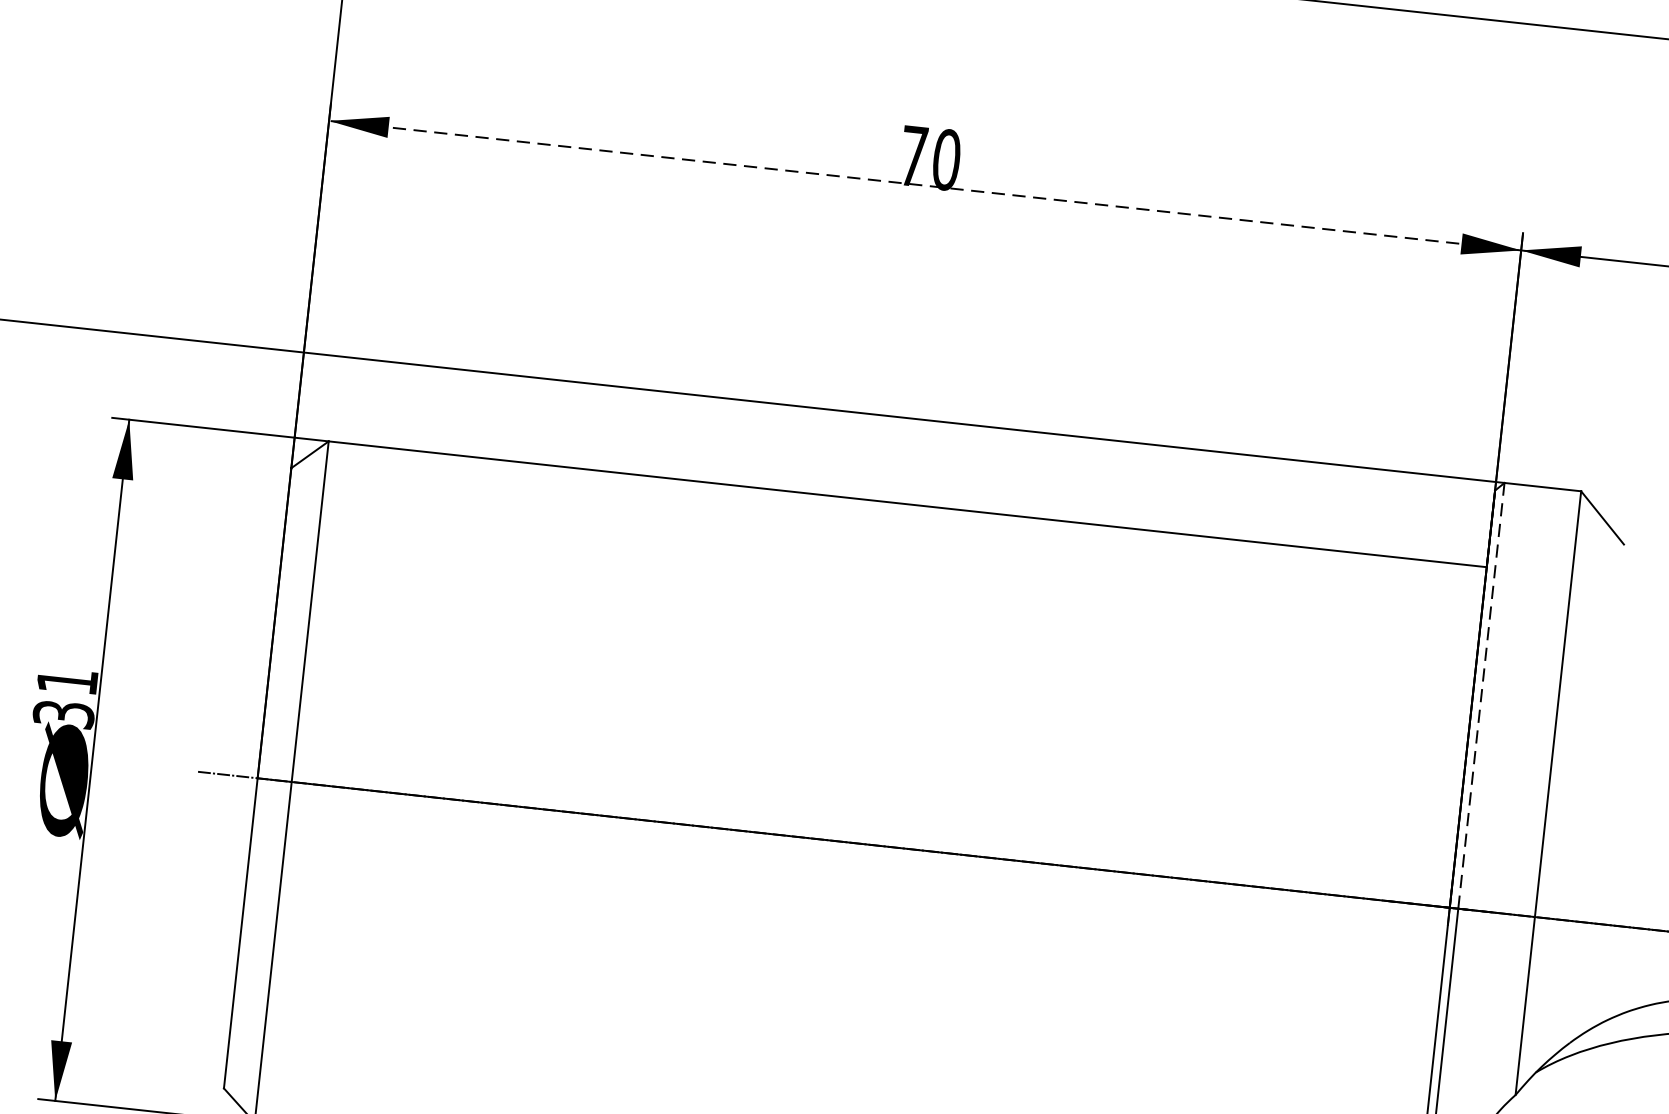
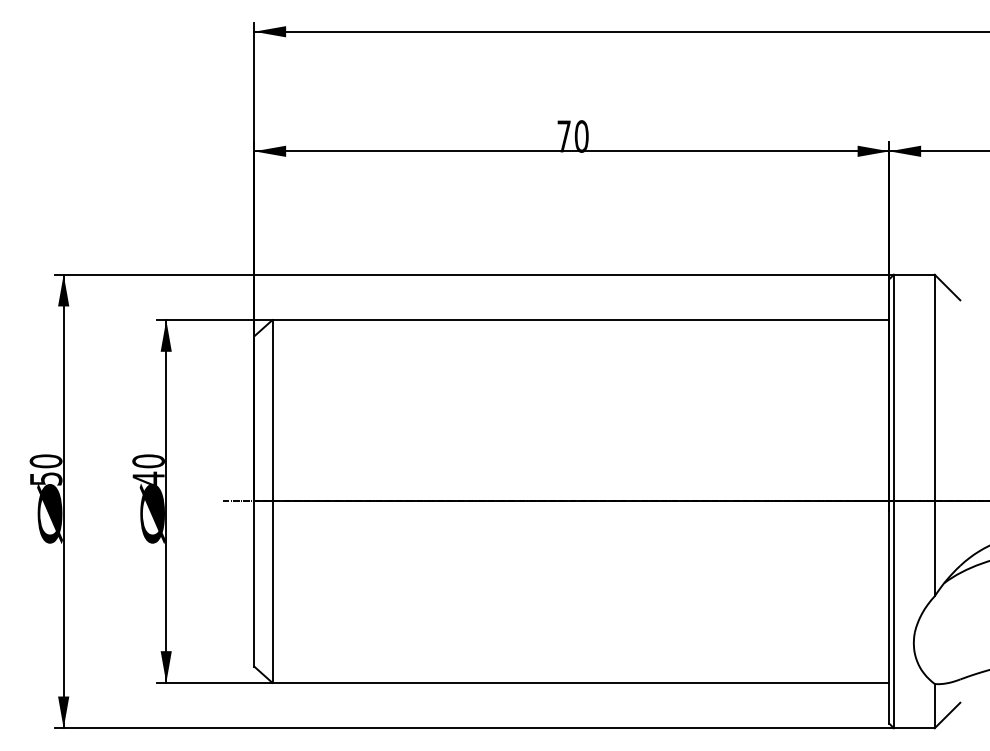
line: (924, 185) -> (571, 151), dashed -> solid
line: (1480, 694) -> (893, 387), dashed -> solid
text: (65, 696) -> (148, 469), 31 -> 40

